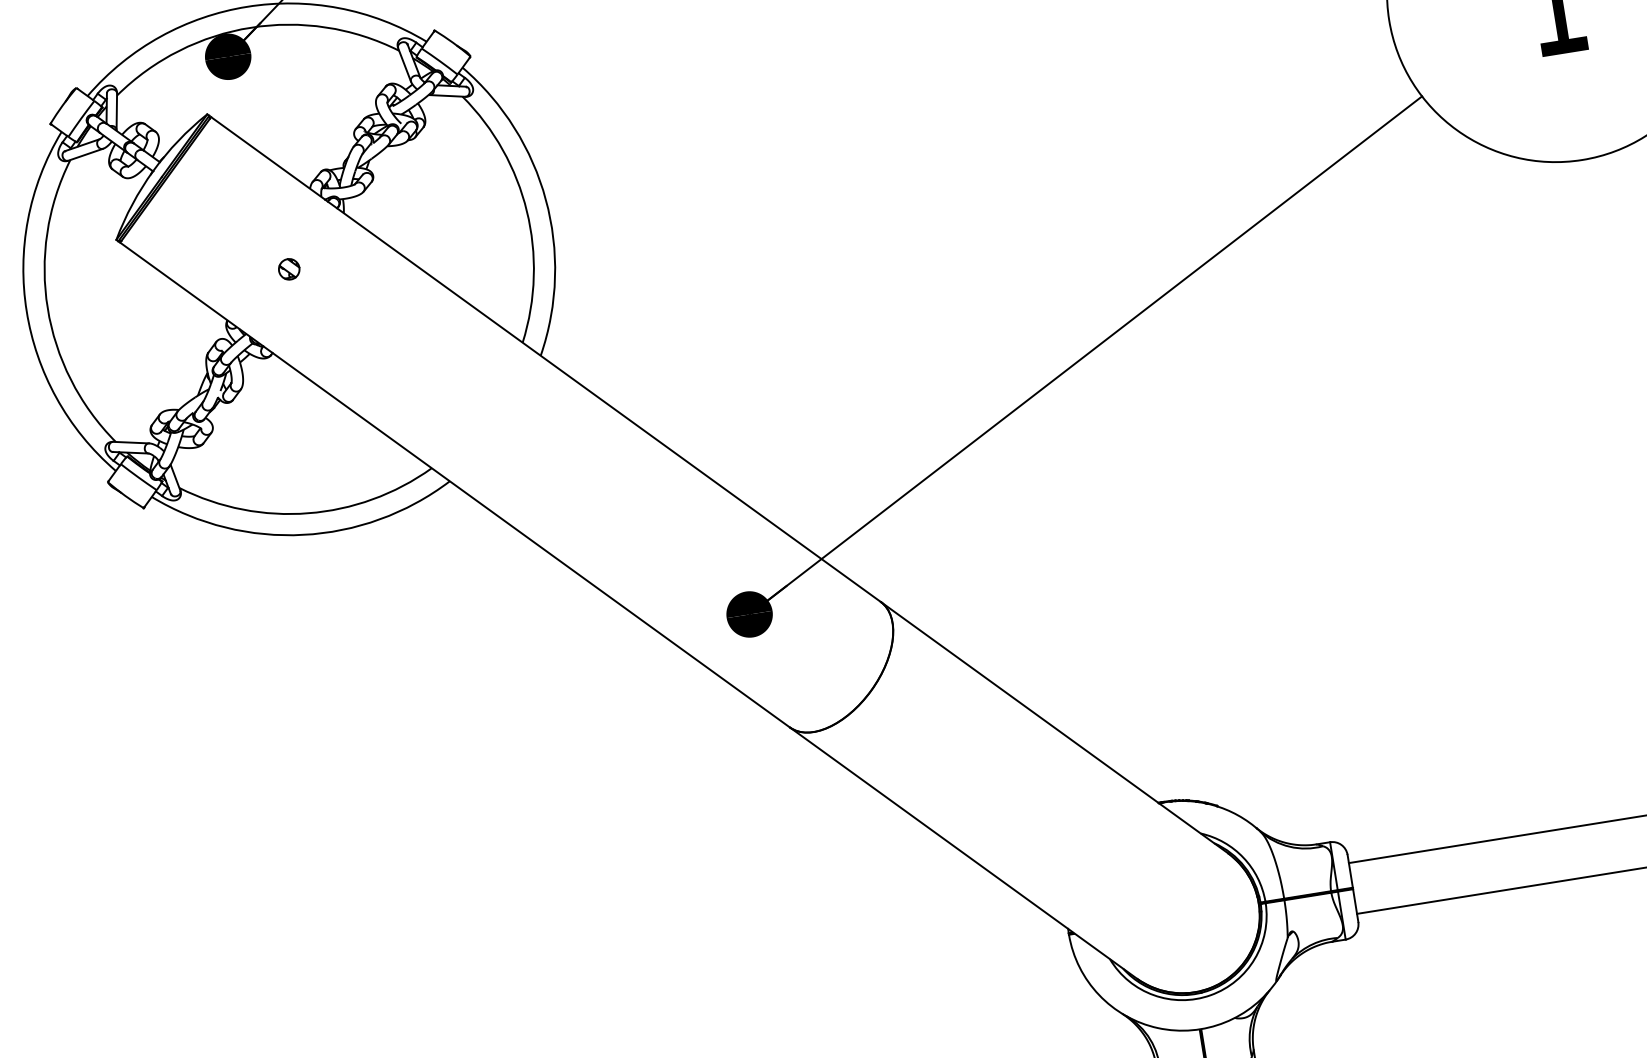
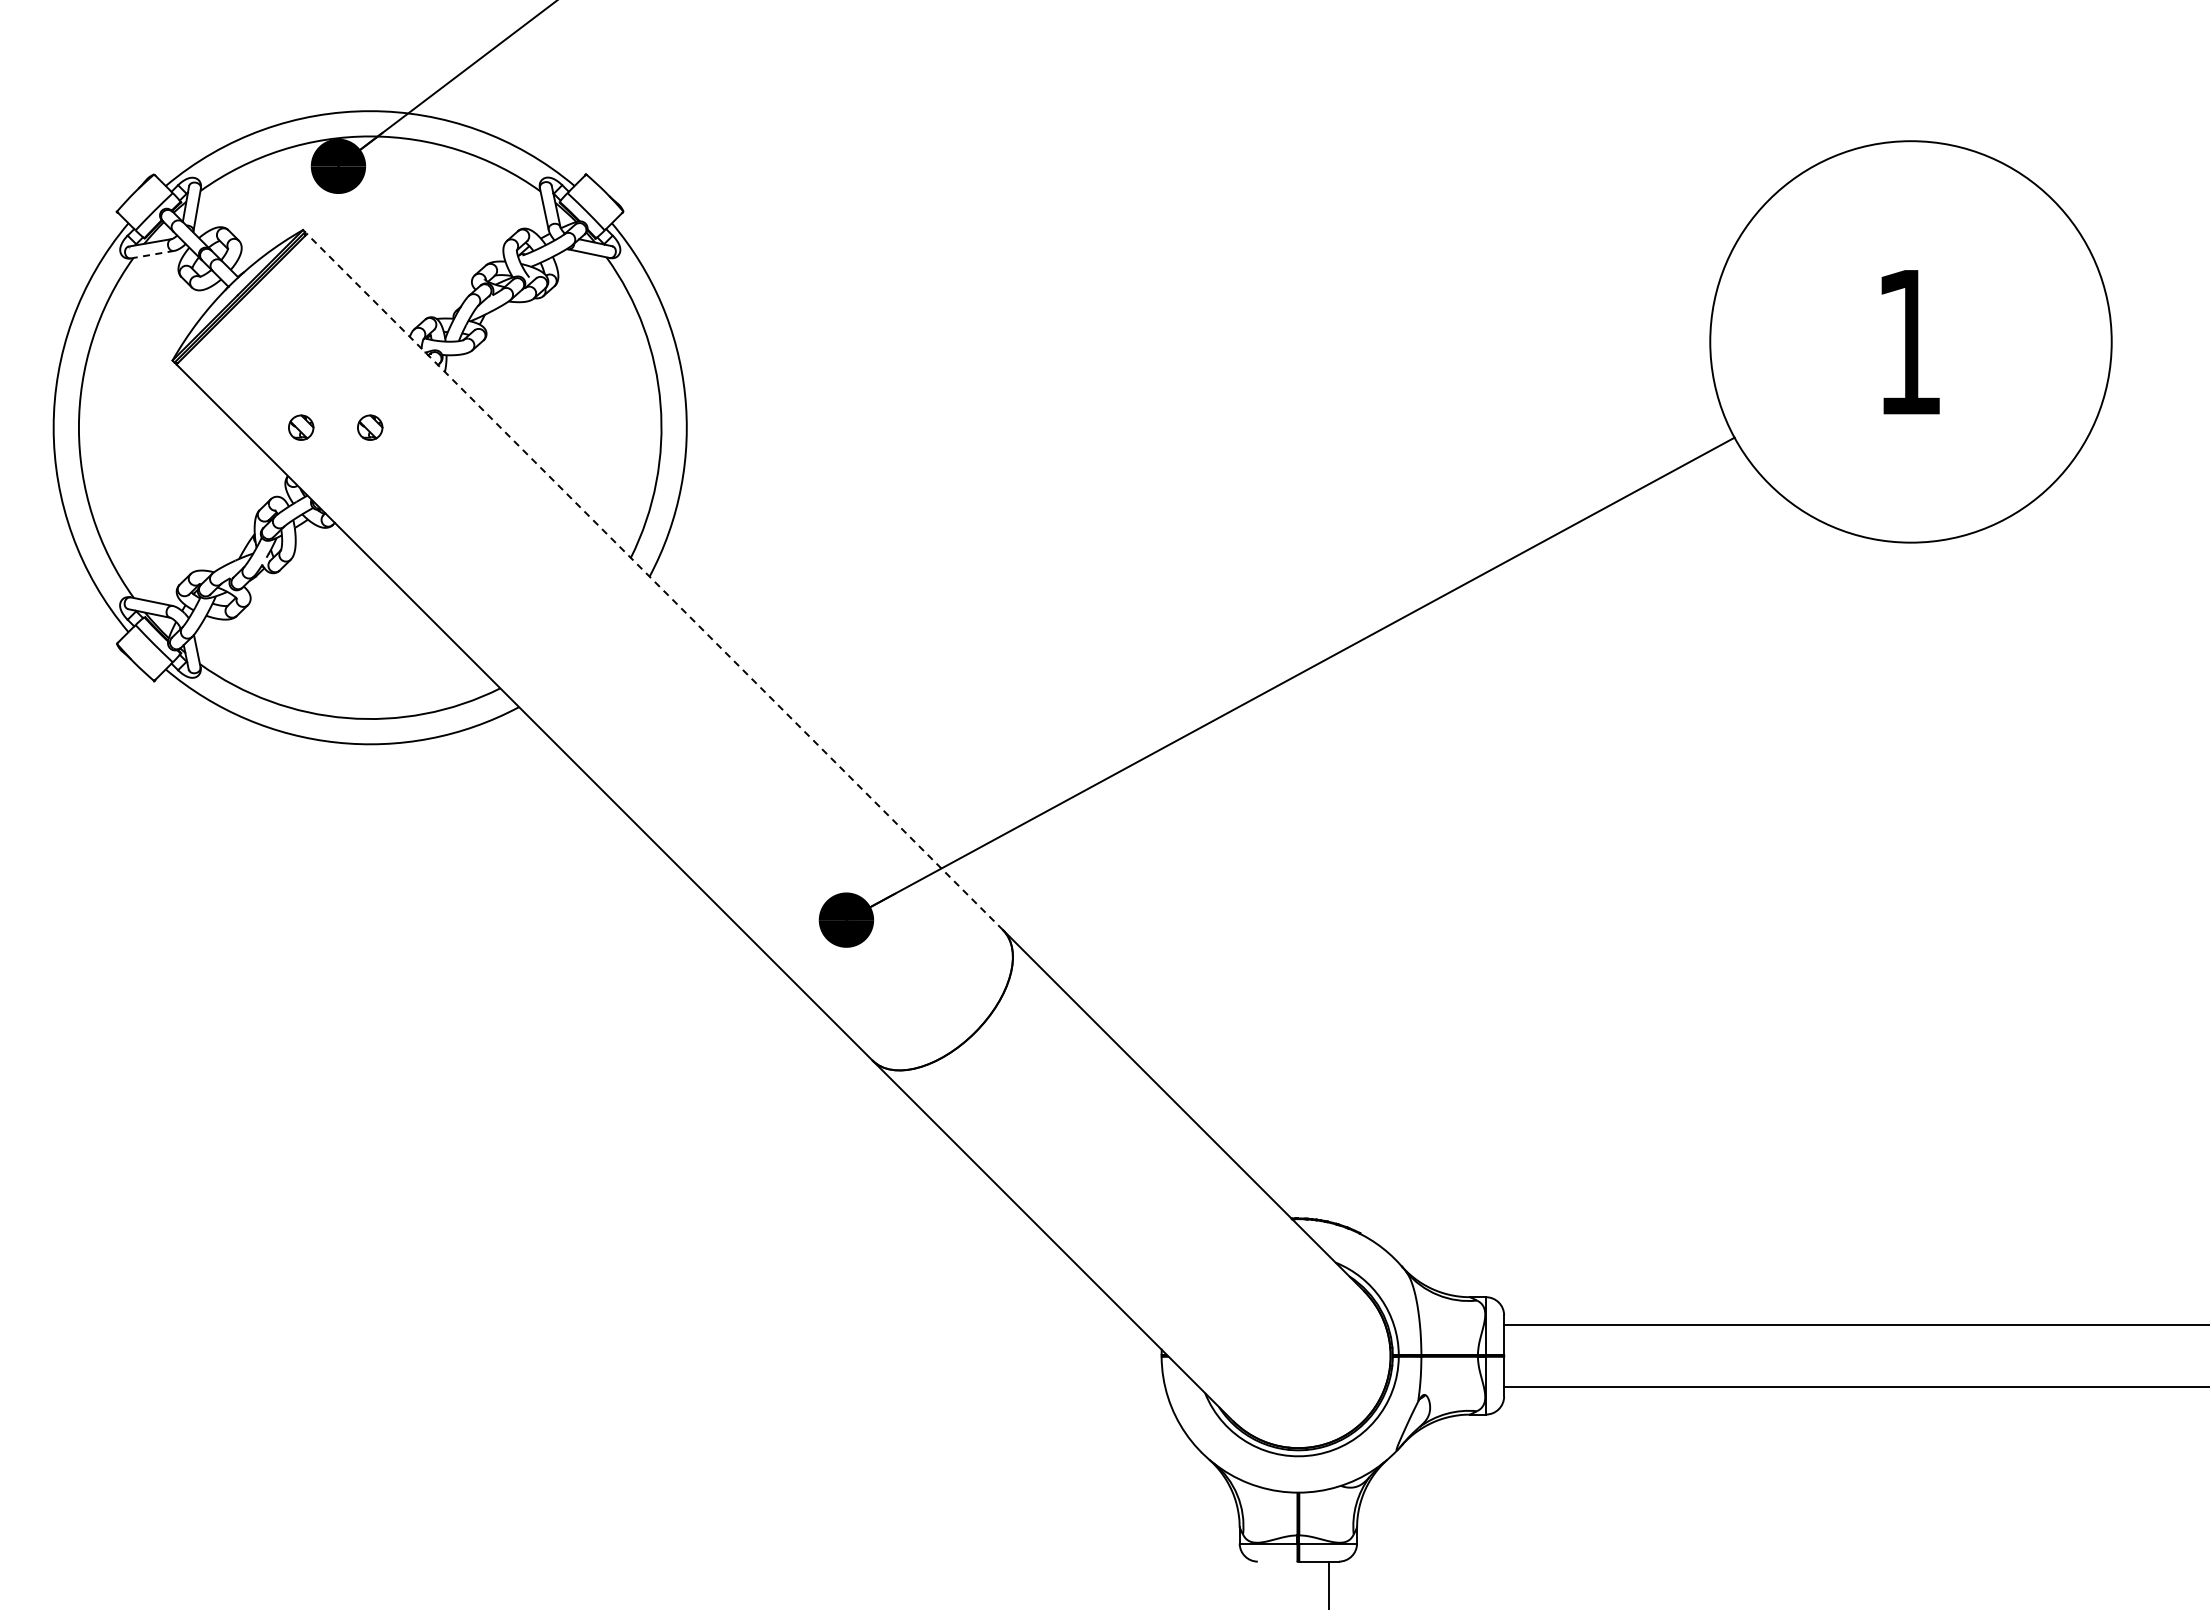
line: (85, 154) -> (152, 254), solid -> dashed
part: (232, 278) -> (301, 427), added
line: (545, 359) -> (654, 581), solid -> dashed

